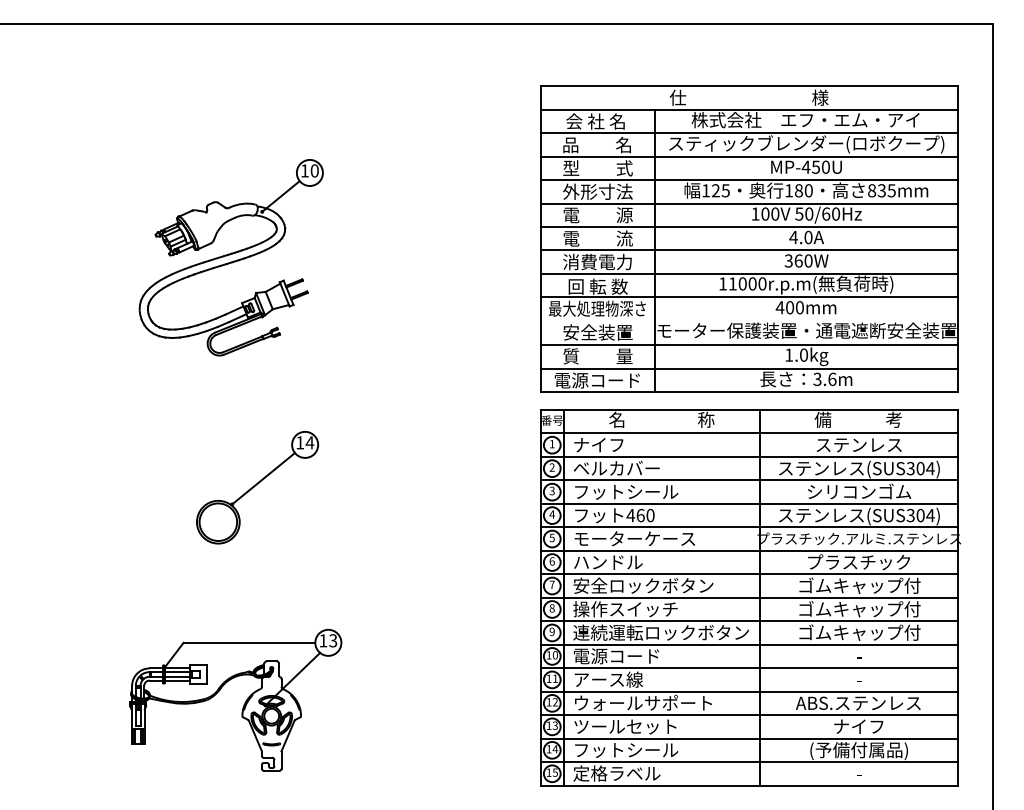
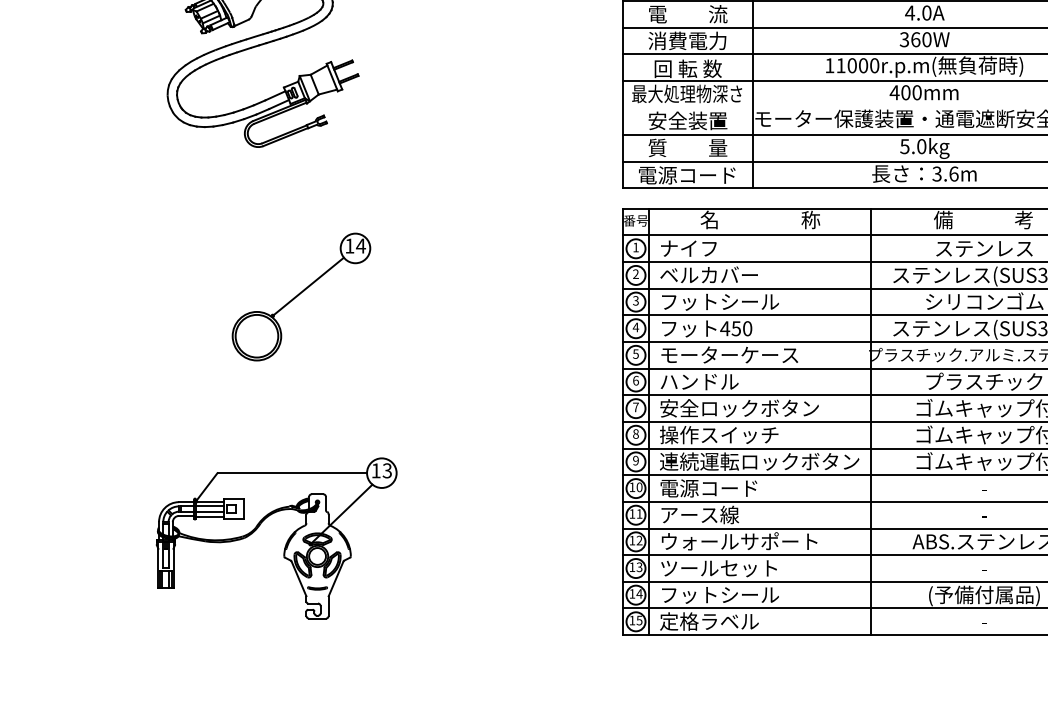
text: (789, 354) -> (905, 145), 1.0kg -> 5.0kg
text: (640, 515) -> (736, 328), 460 -> 450
text: (858, 726) -> (983, 568), ナイフ -> -

